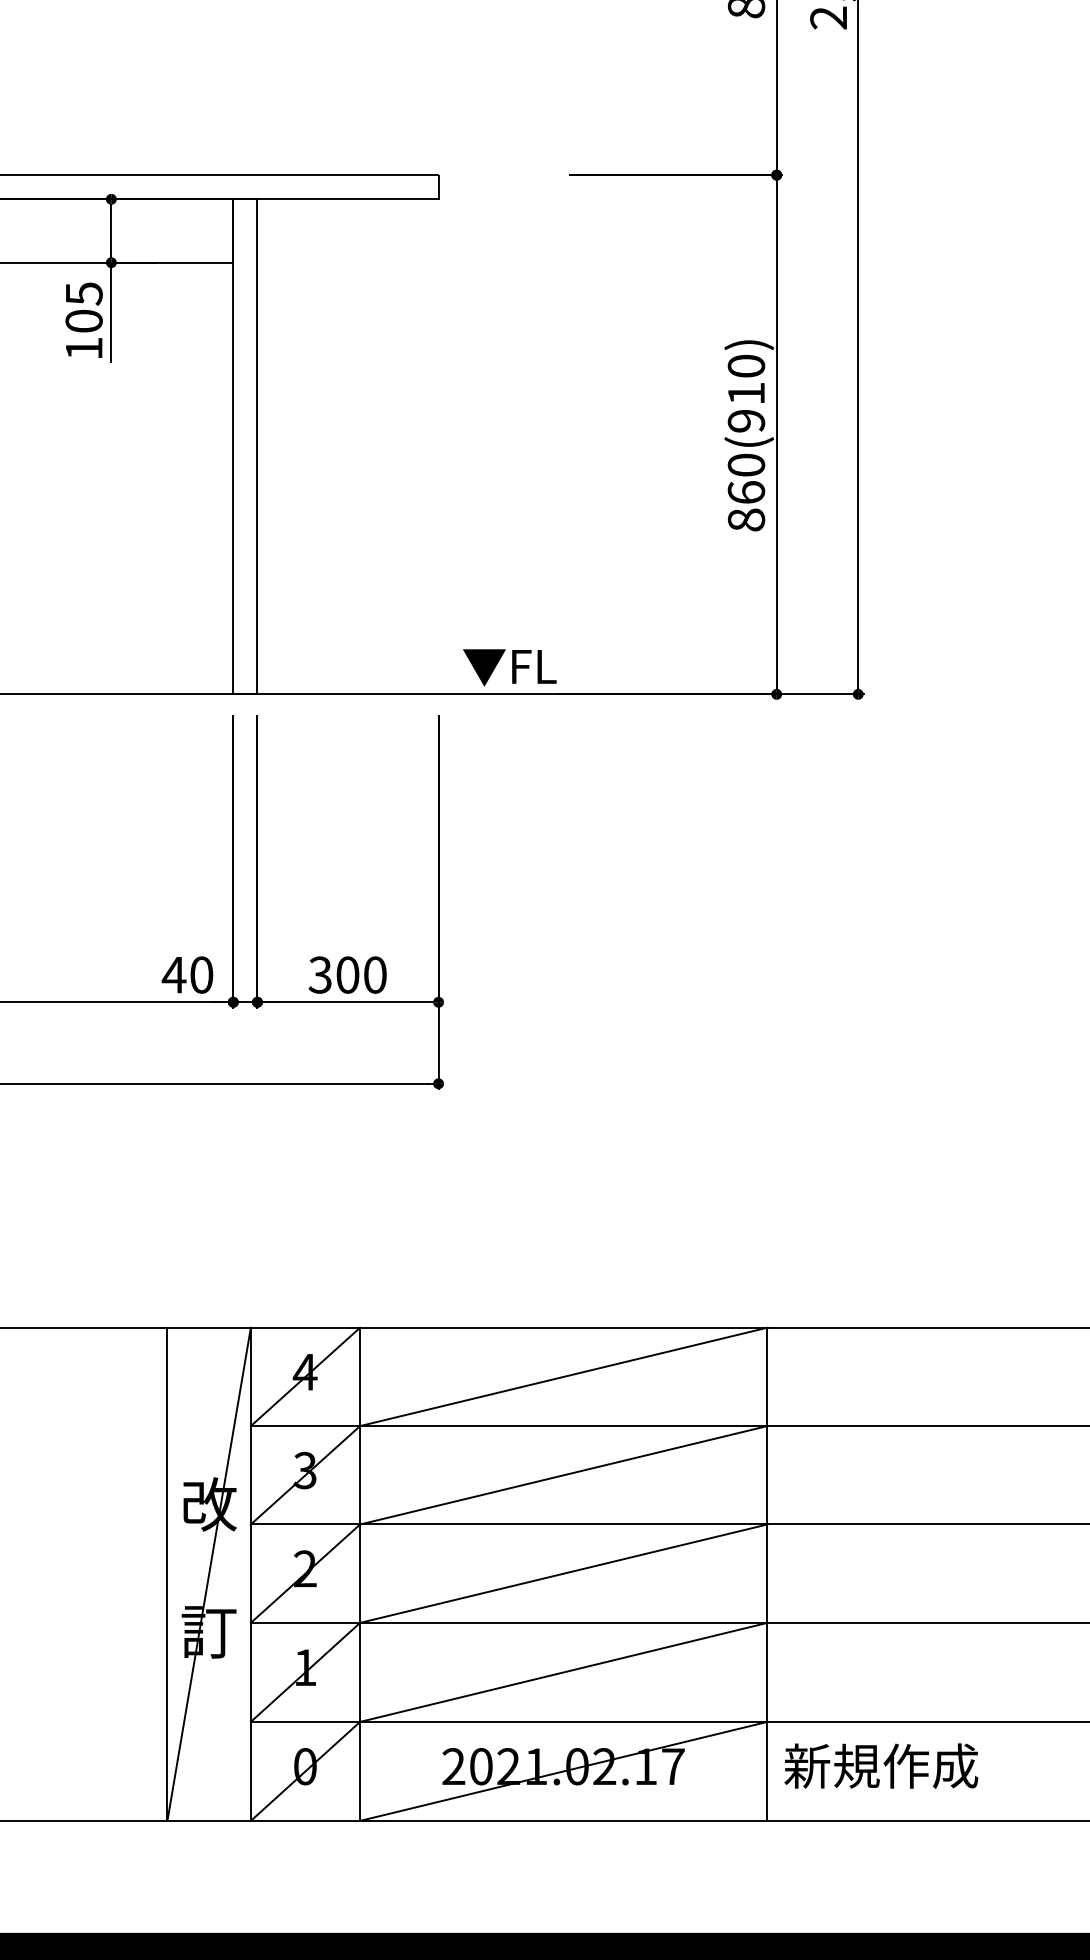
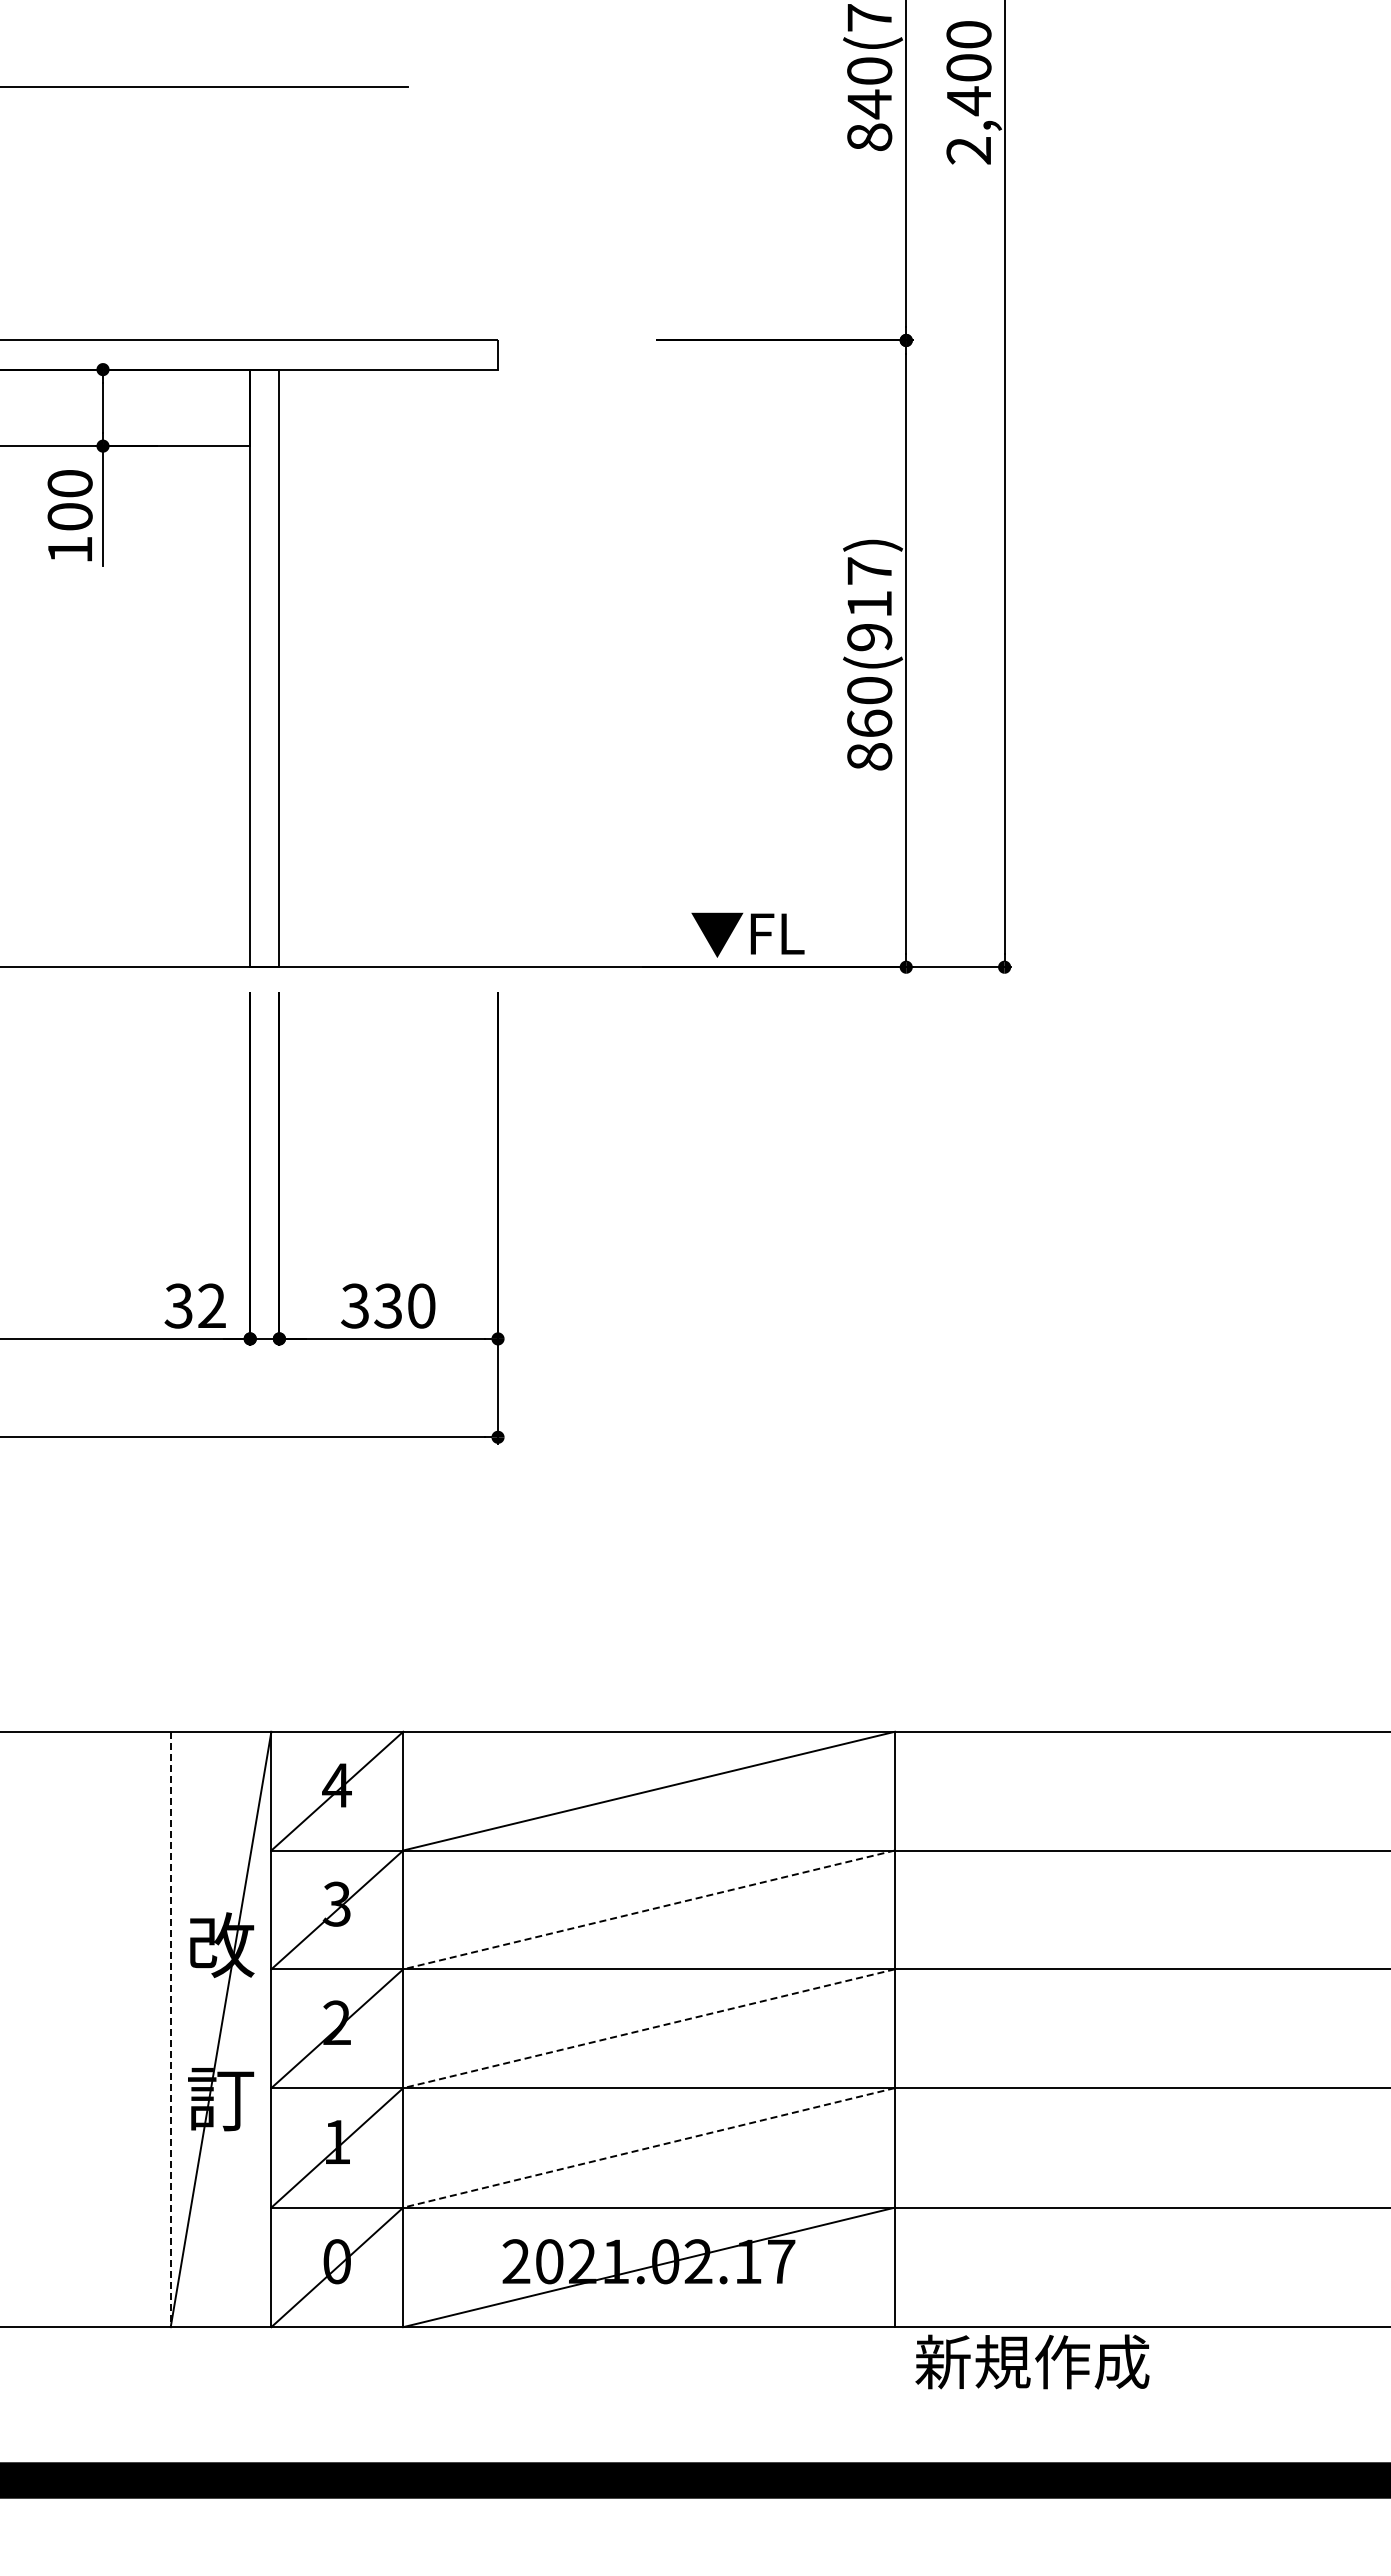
text: (83, 294) -> (69, 484), 105 -> 100
text: (746, 365) -> (869, 570), 860(910) -> 860(917)
text: (509, 667) -> (747, 934), moved
text: (187, 974) -> (194, 1305), 40 -> 32
text: (347, 974) -> (388, 1305), 300 -> 330
line: (564, 1474) -> (649, 1909), solid -> dashed
line: (564, 1573) -> (649, 2028), solid -> dashed
line: (167, 1574) -> (170, 2029), solid -> dashed
line: (564, 1672) -> (649, 2147), solid -> dashed
text: (881, 1765) -> (1032, 2361), moved

